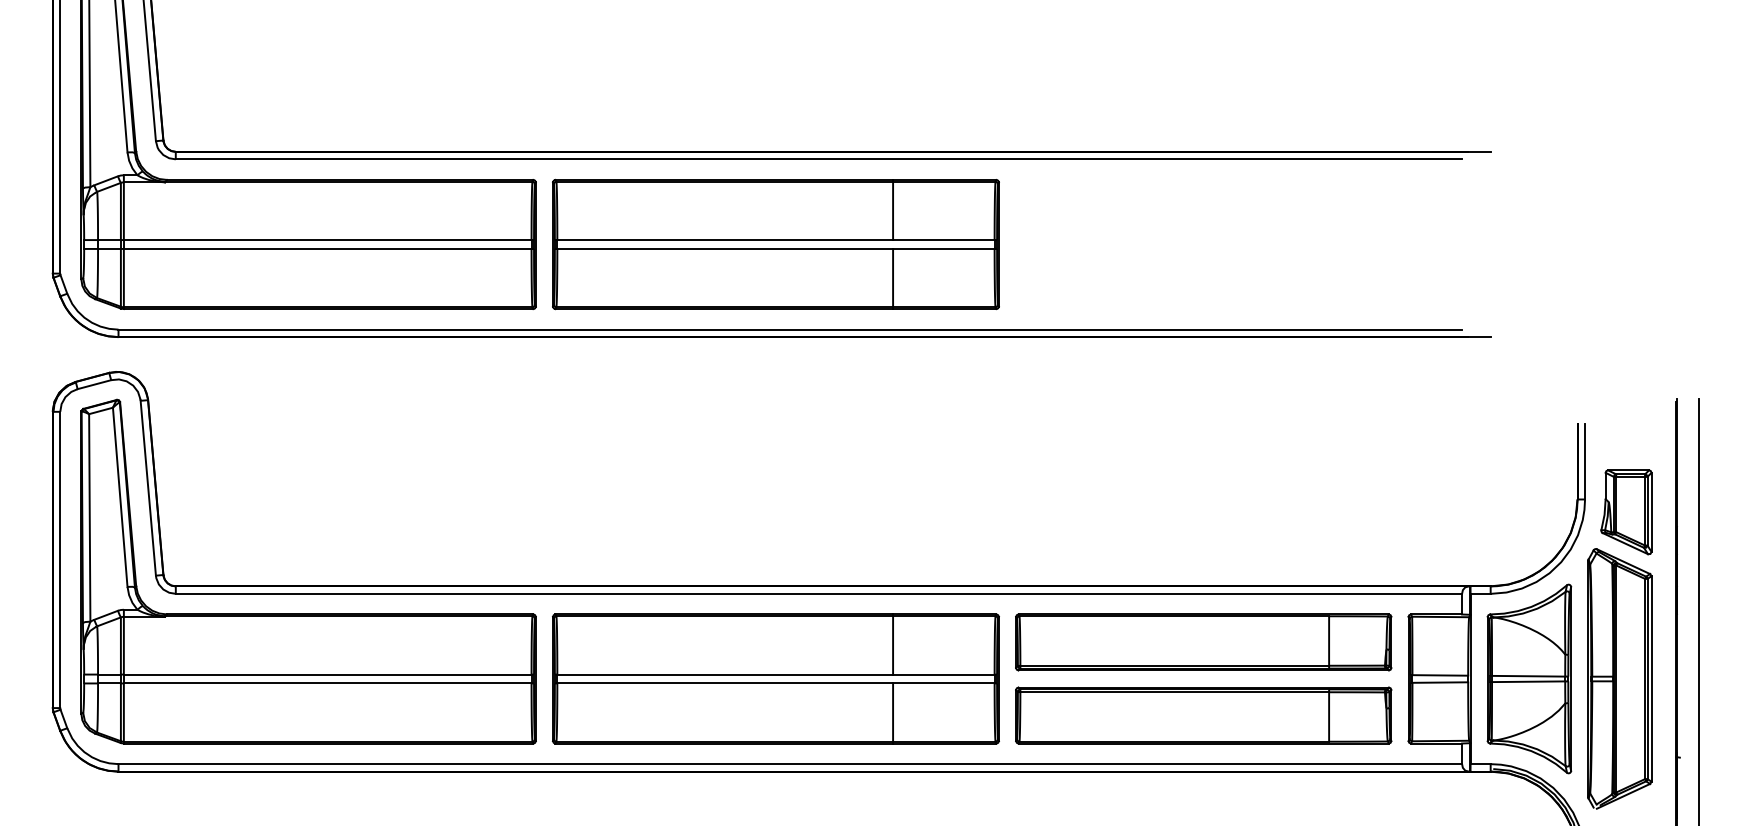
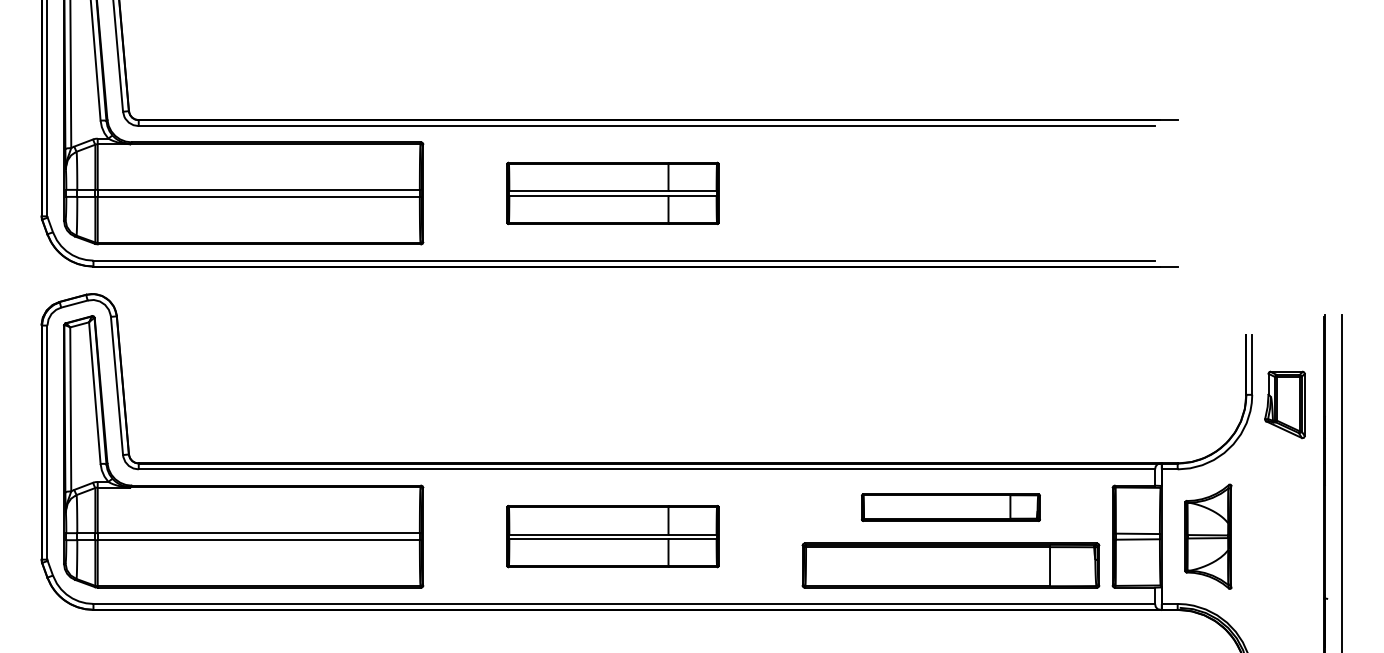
part: (775, 244) -> (612, 193), size x0.6
part: (1203, 642) -> (950, 507), size x0.6
part: (775, 678) -> (612, 536), size x0.6
part: (1529, 678) -> (1208, 536), size x0.7
part: (1619, 678) -> (1279, 536), removed

